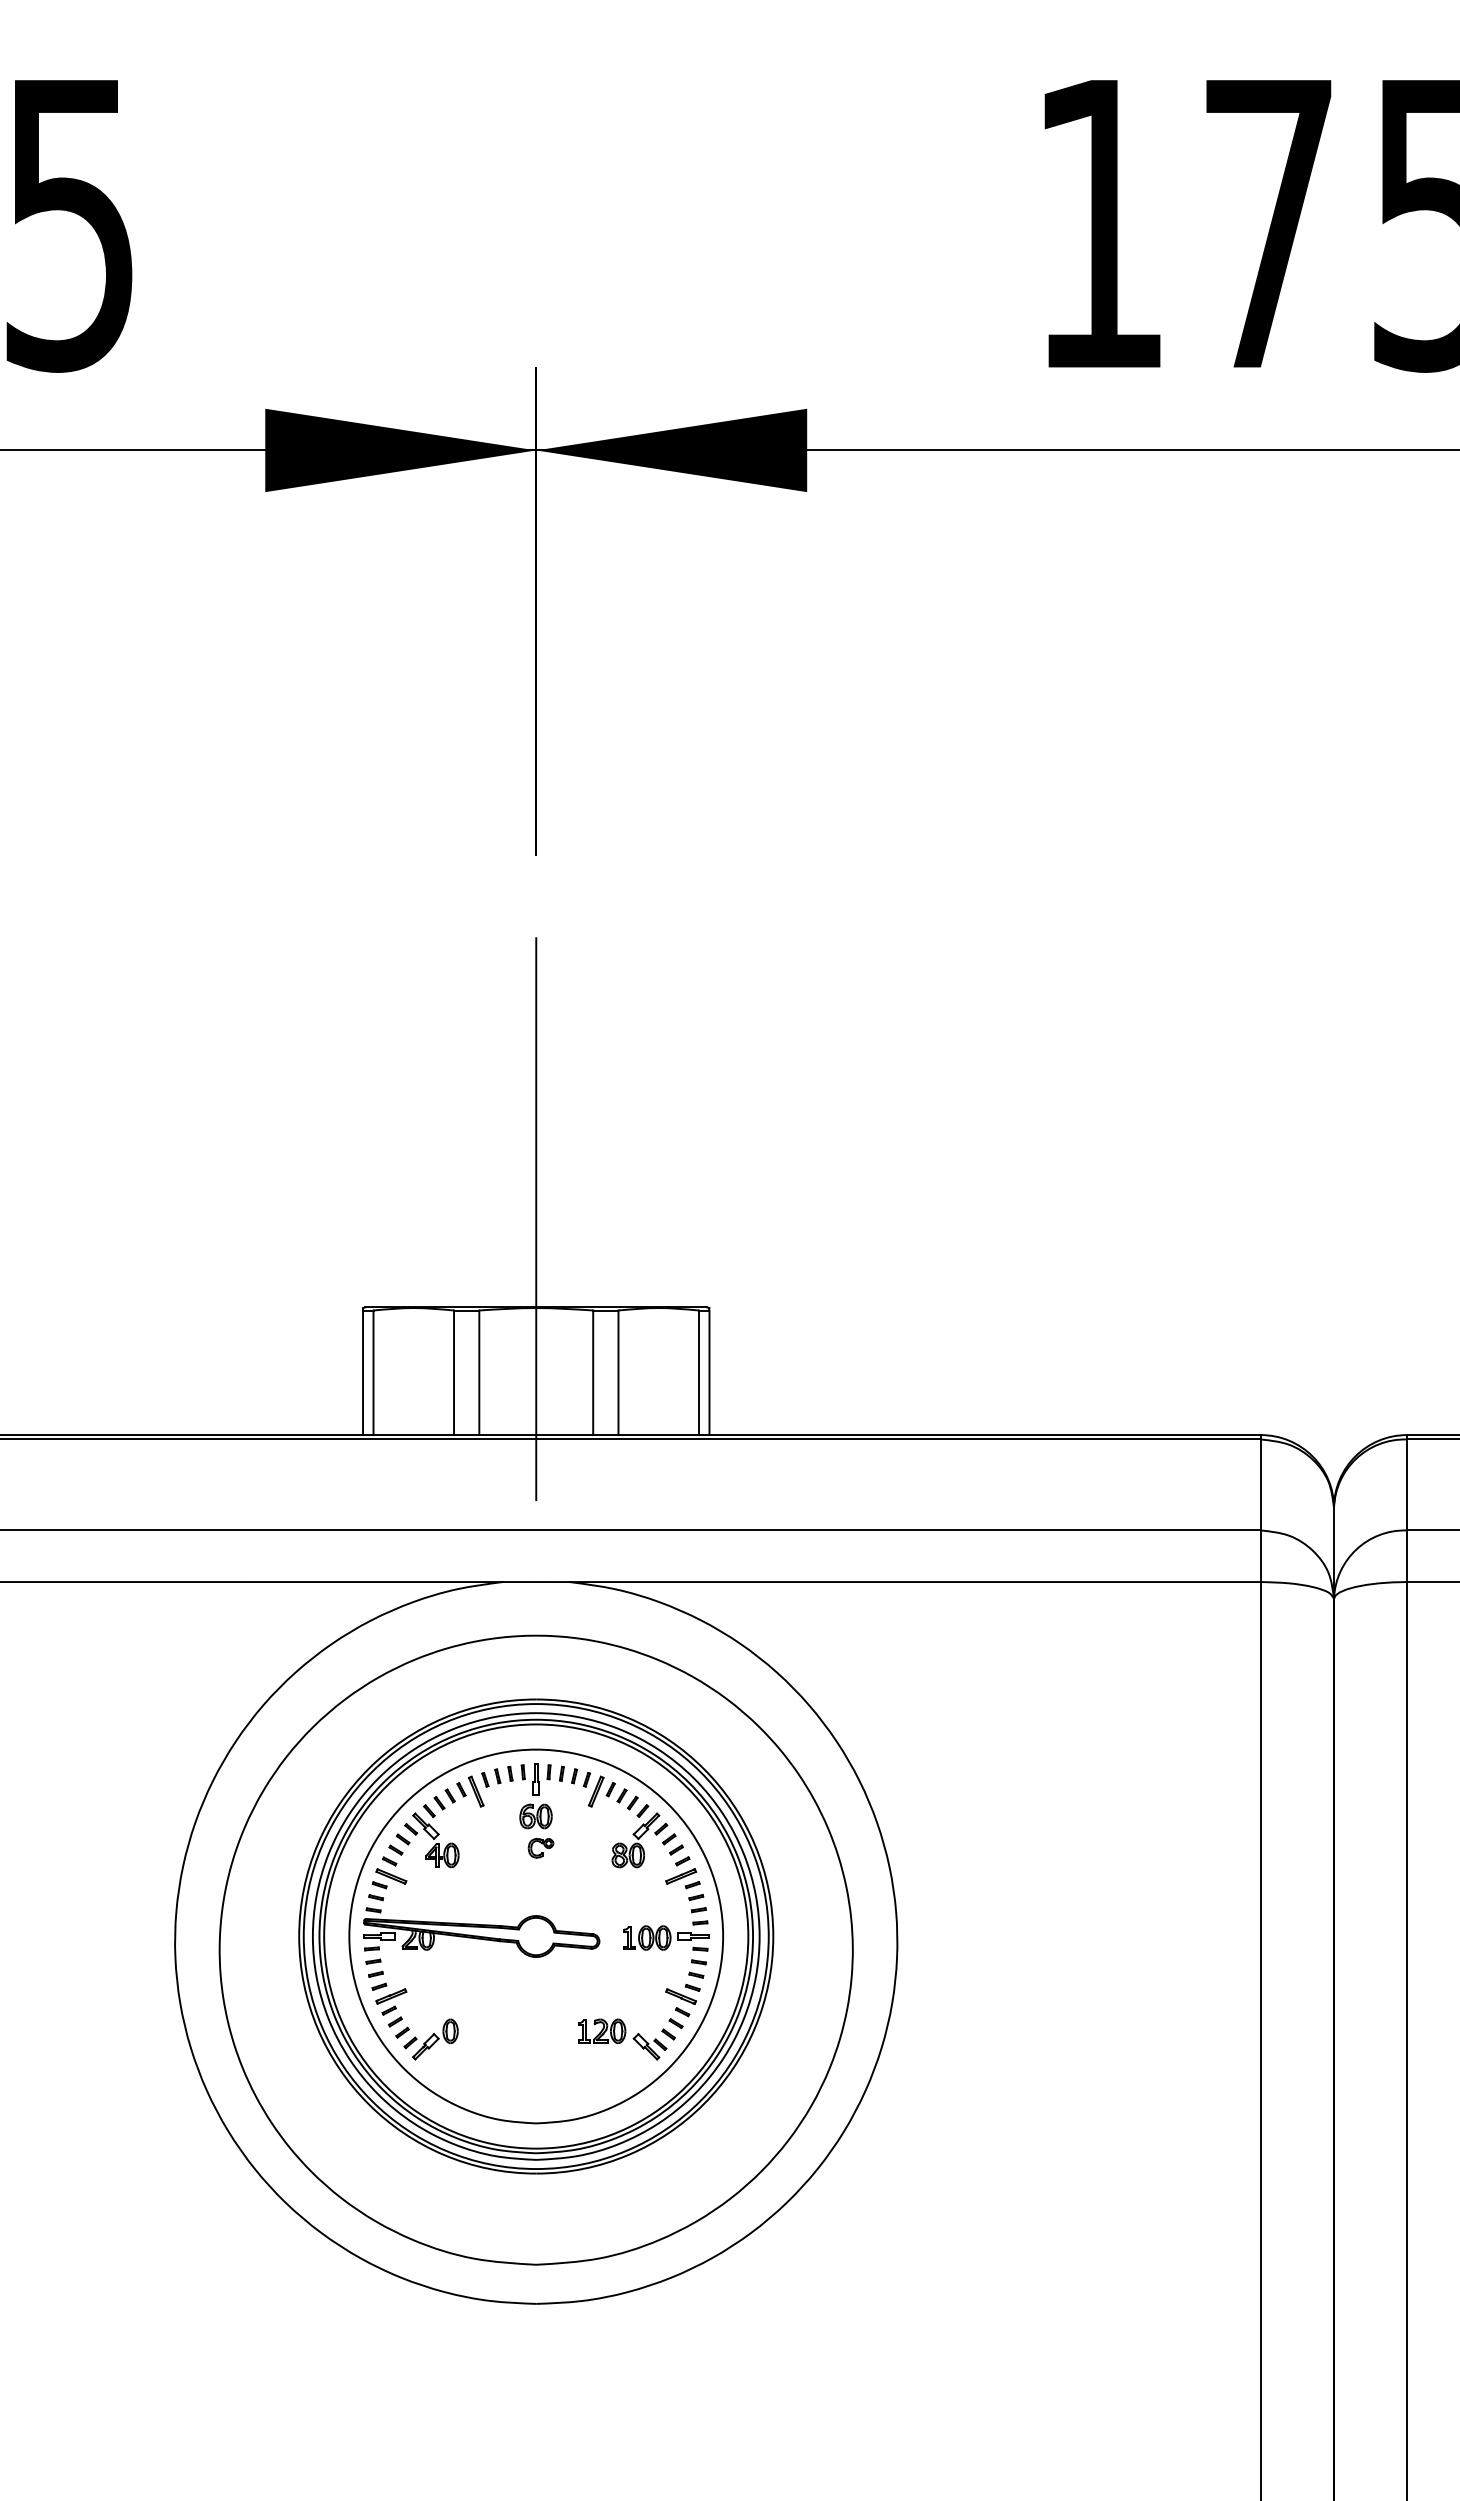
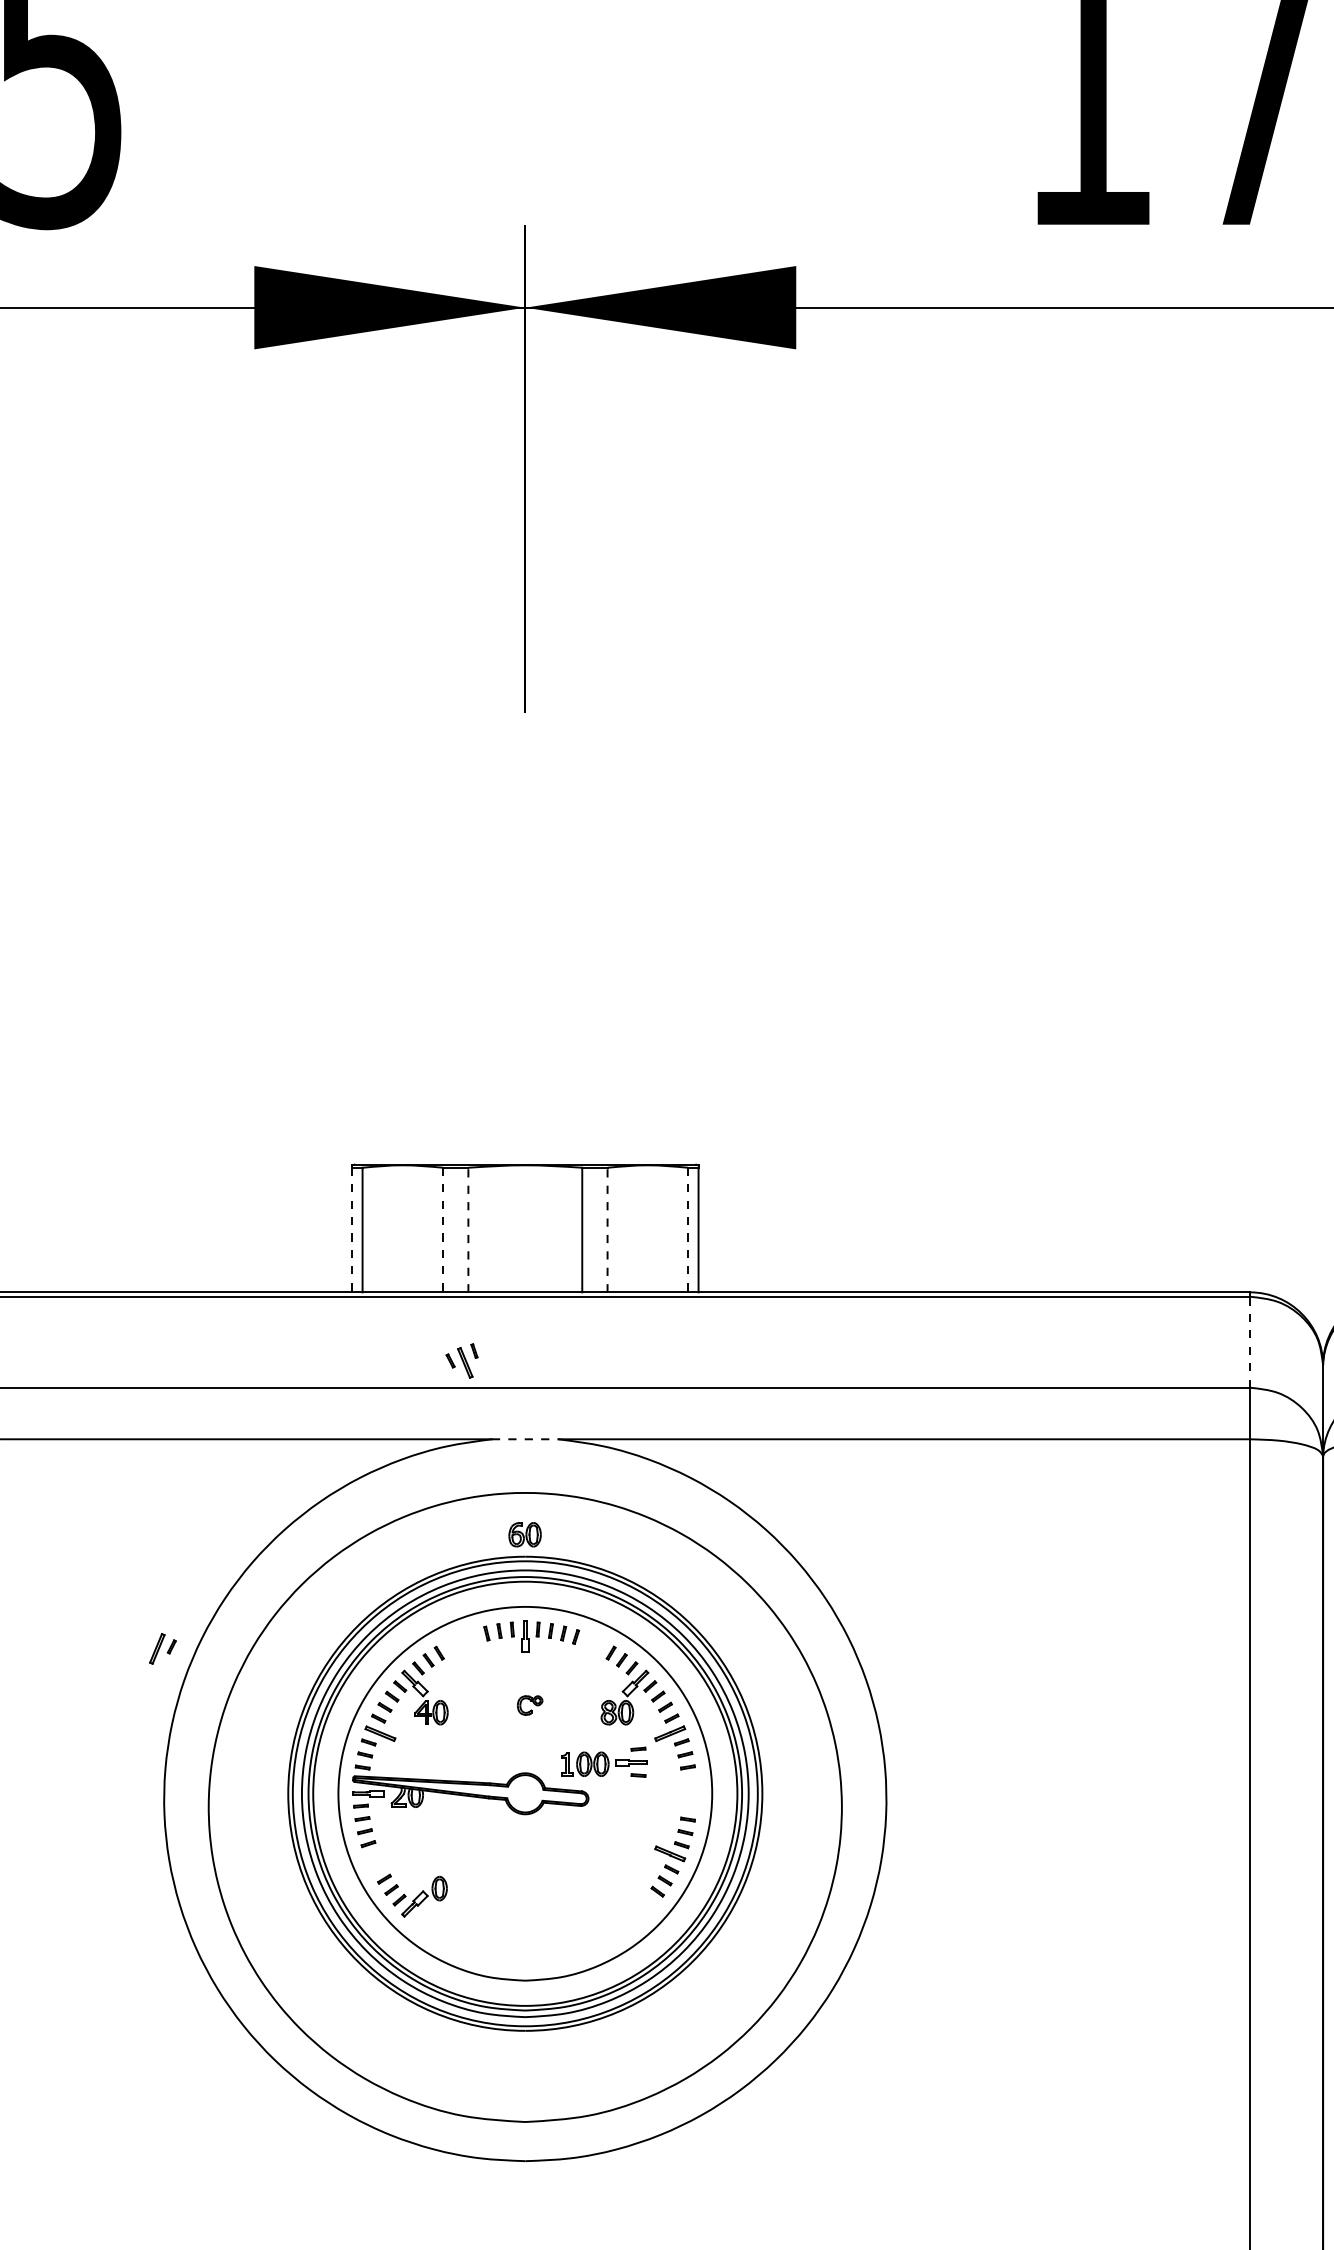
line: (536, 1219) -> (525, 1076), removed
line: (479, 1372) -> (468, 1229), solid -> dashed
line: (618, 1372) -> (607, 1229), solid -> dashed
line: (363, 1373) -> (352, 1230), solid -> dashed
line: (454, 1373) -> (443, 1230), solid -> dashed
line: (699, 1373) -> (688, 1230), solid -> dashed
line: (1261, 1484) -> (1250, 1341), solid -> dashed
line: (536, 1582) -> (525, 1439), solid -> dashed
part: (472, 1789) -> (461, 1360), moved
part: (601, 1791) -> (162, 1648), moved
part: (535, 1816) -> (524, 1534), moved
part: (666, 1935) -> (604, 1761), moved
part: (391, 2001) -> (380, 1858), removed
part: (622, 2039) -> (611, 1896), removed

